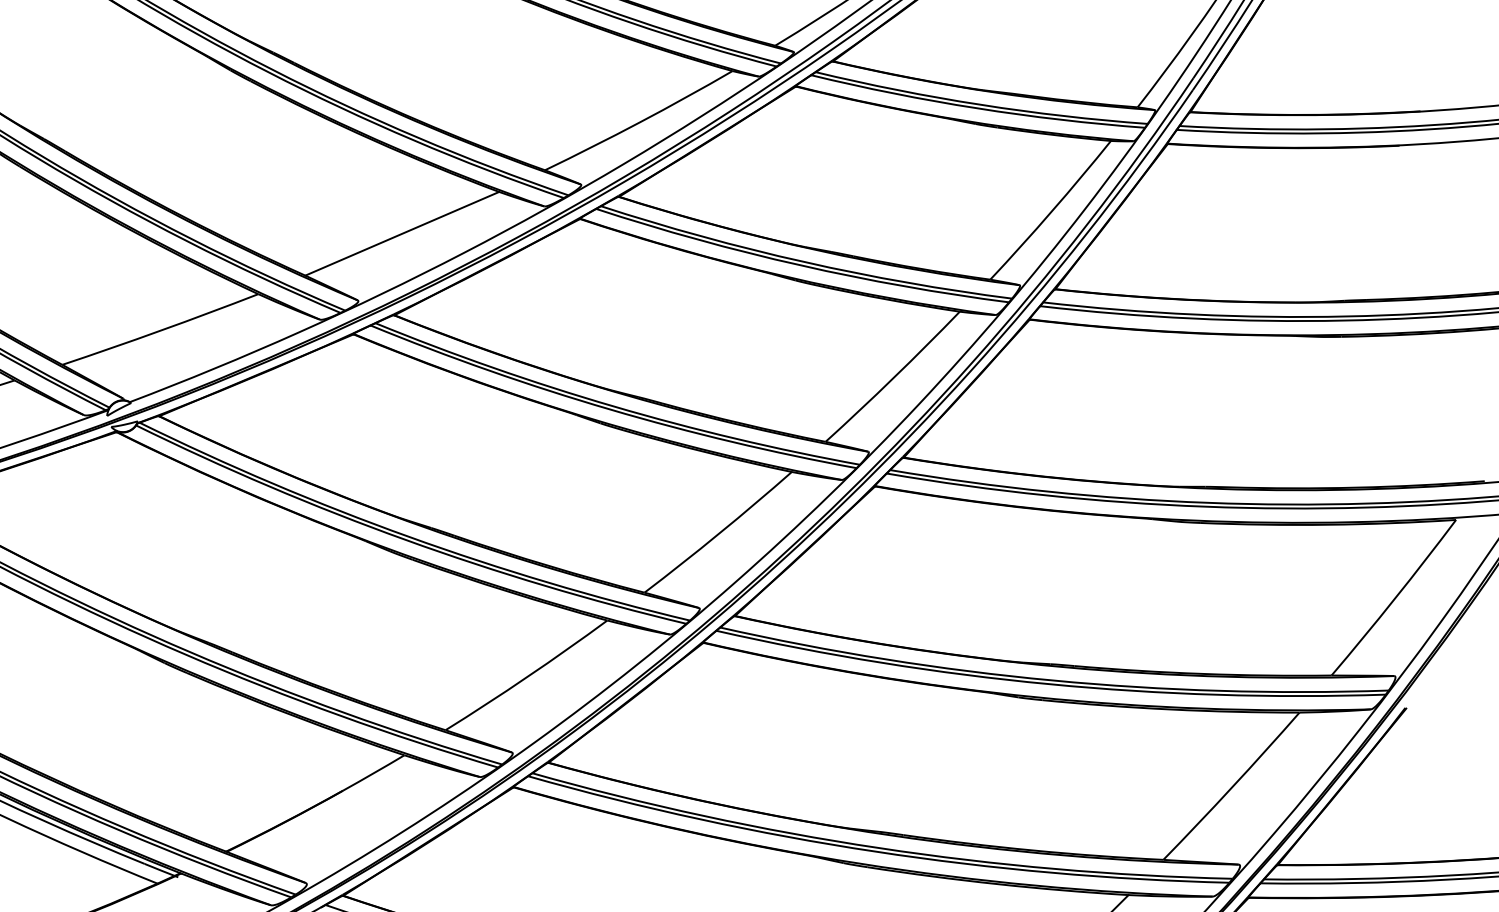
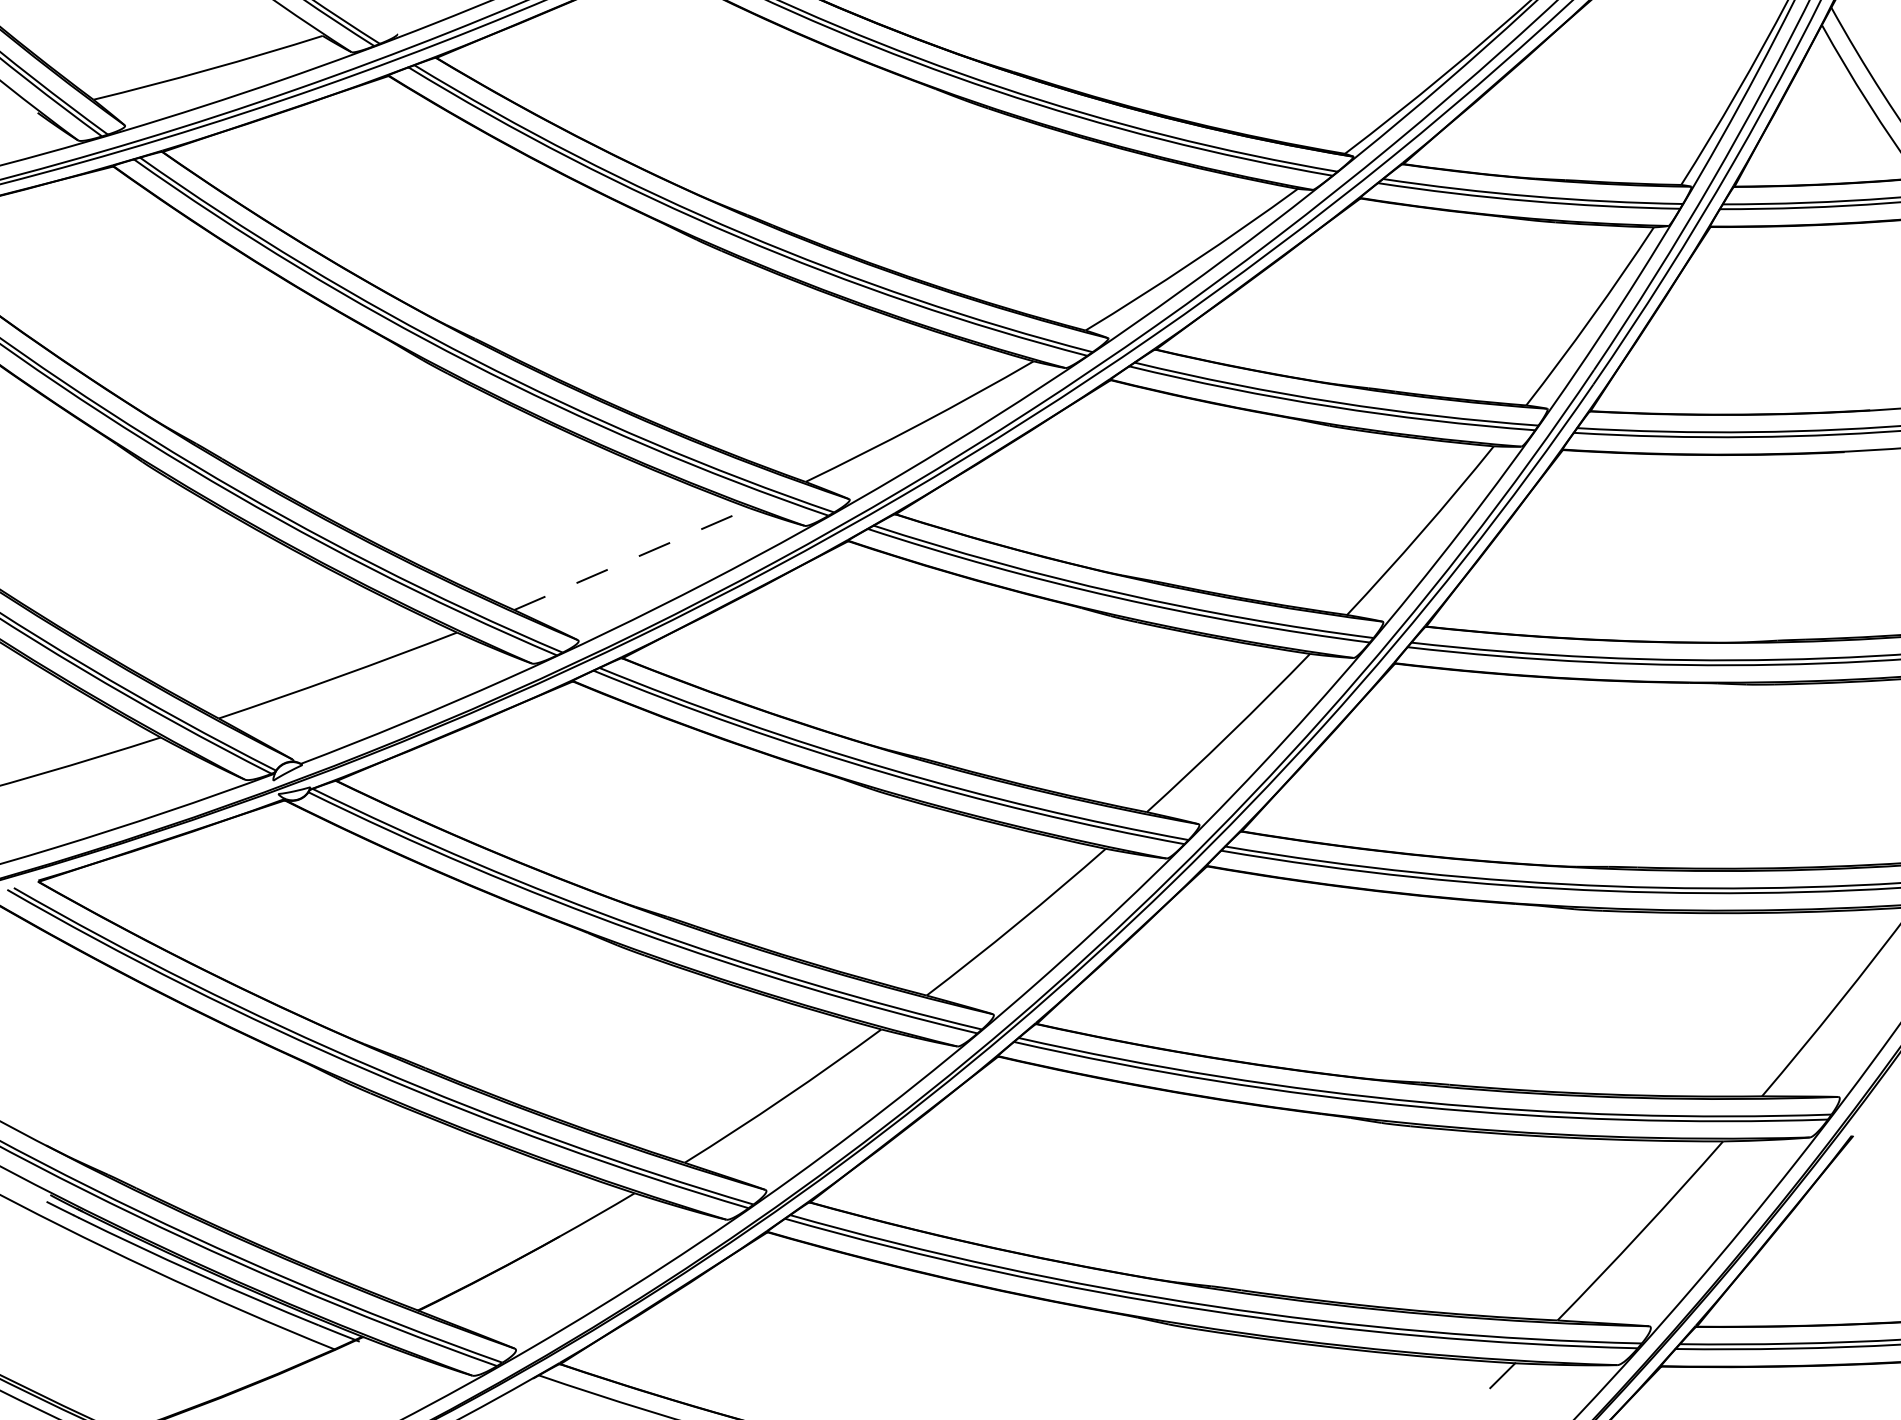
line: (402, 233) -> (632, 558), solid -> dashed

